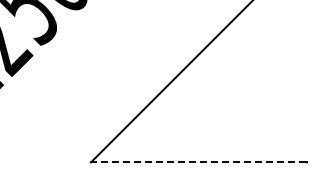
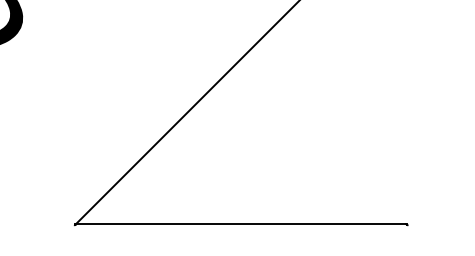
line: (198, 161) -> (240, 223), dashed -> solid

